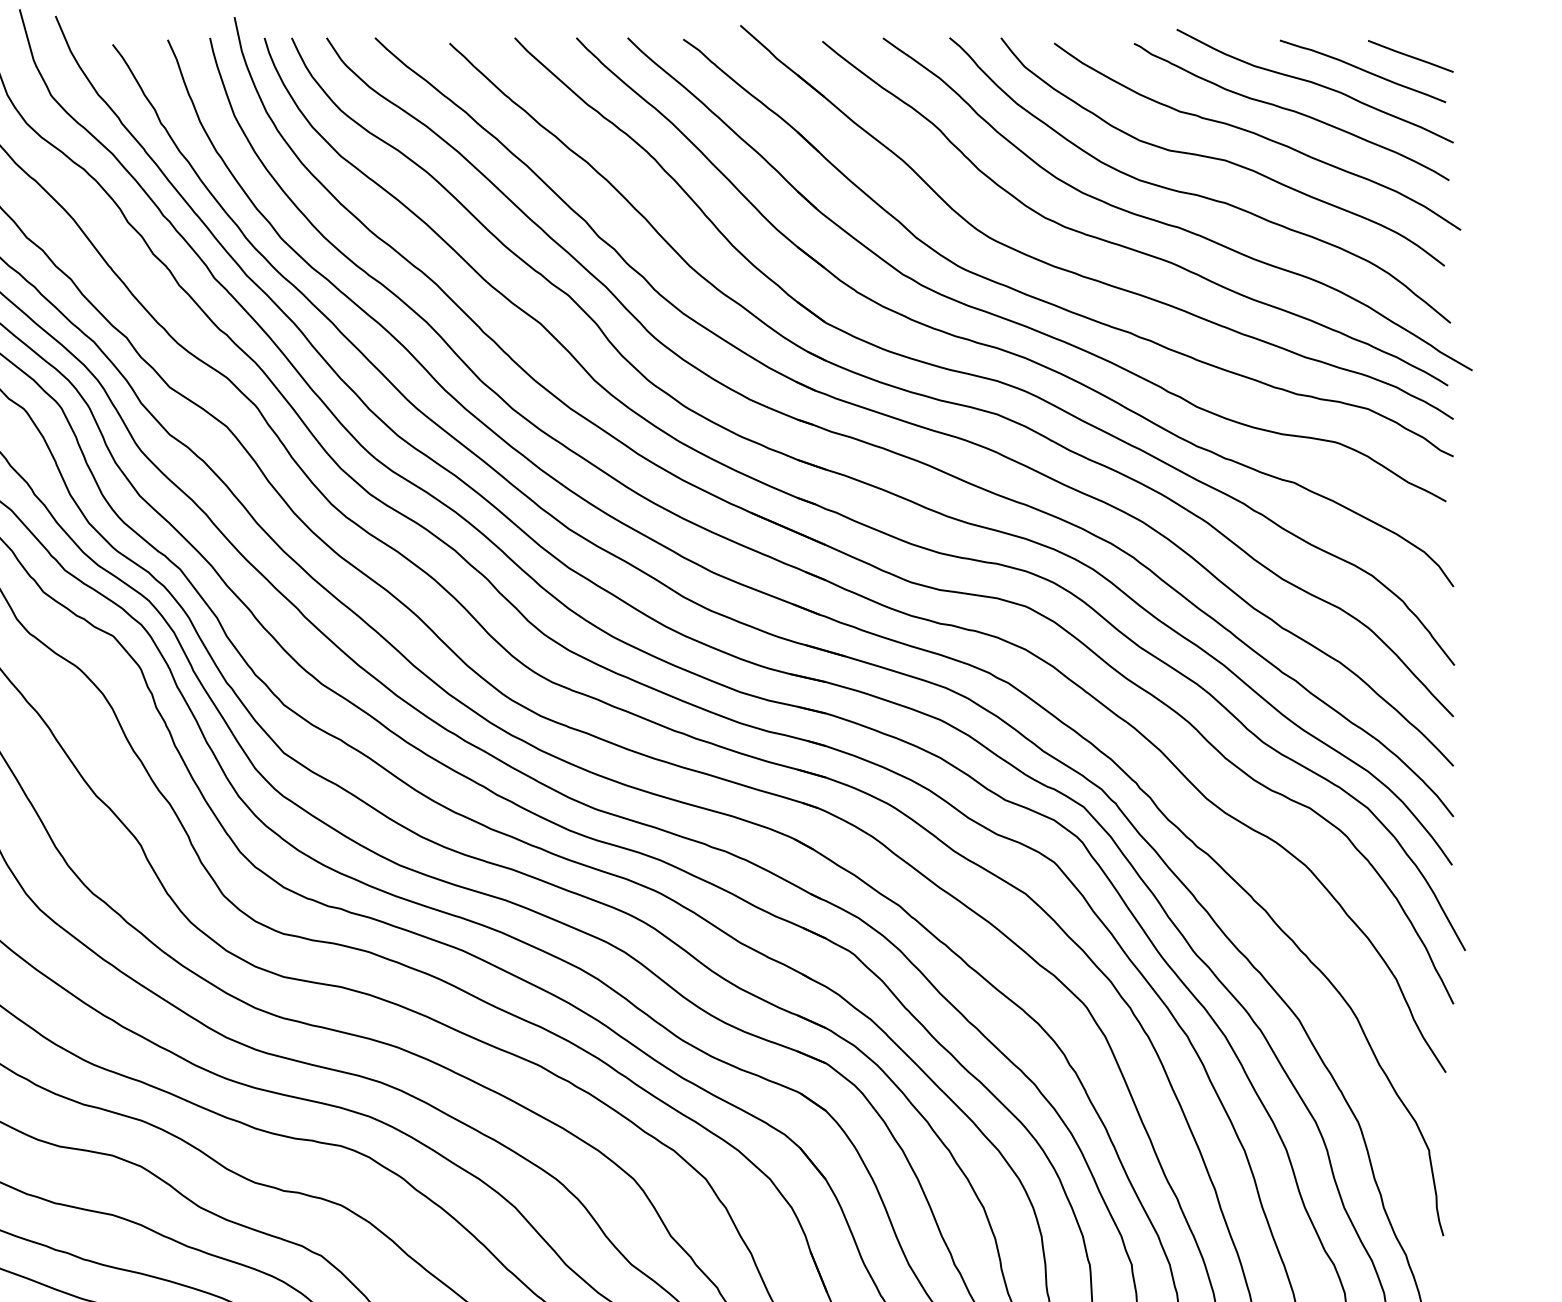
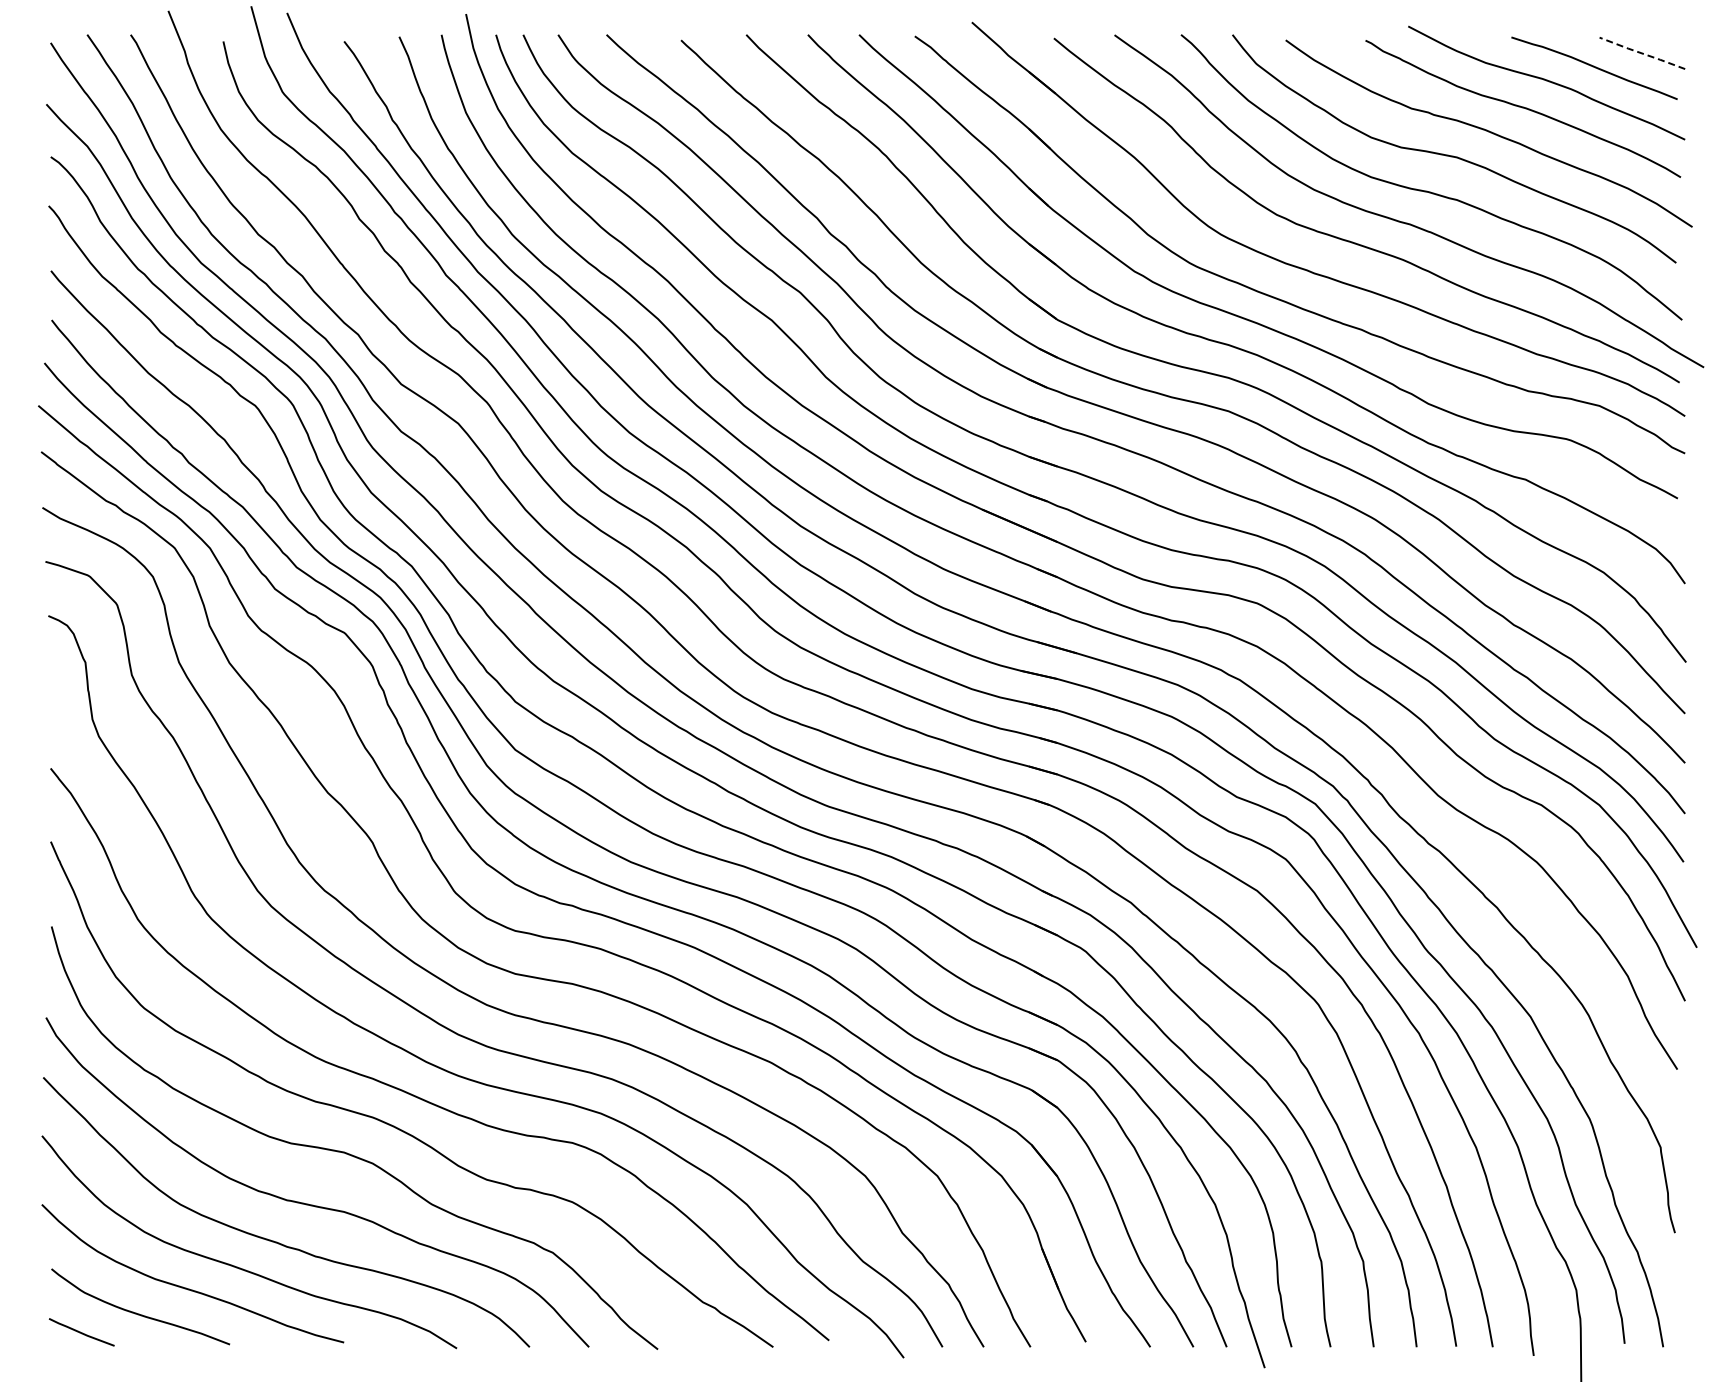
line: (1410, 56) -> (1642, 53), solid -> dashed

